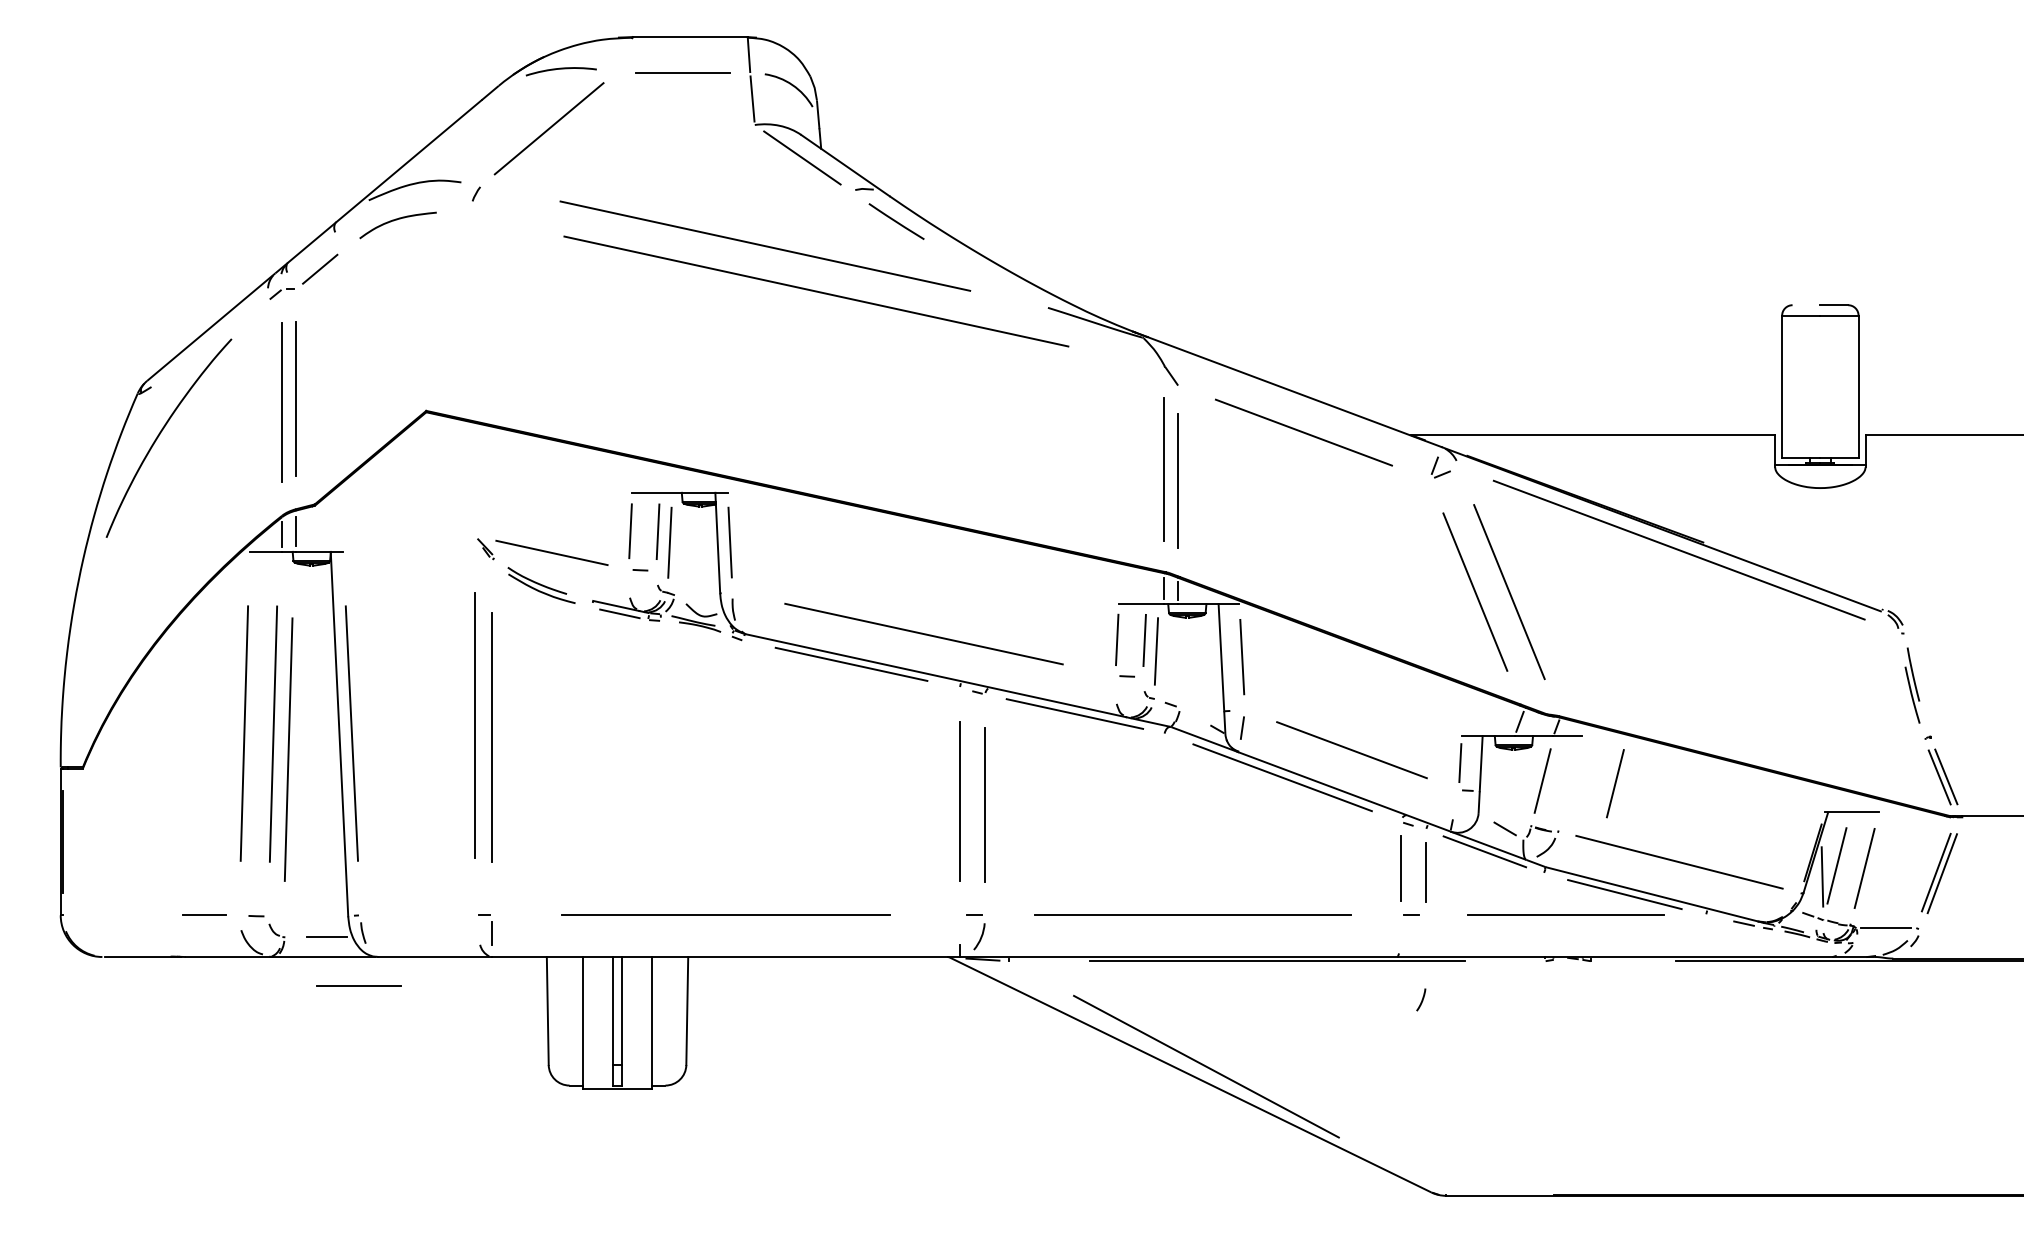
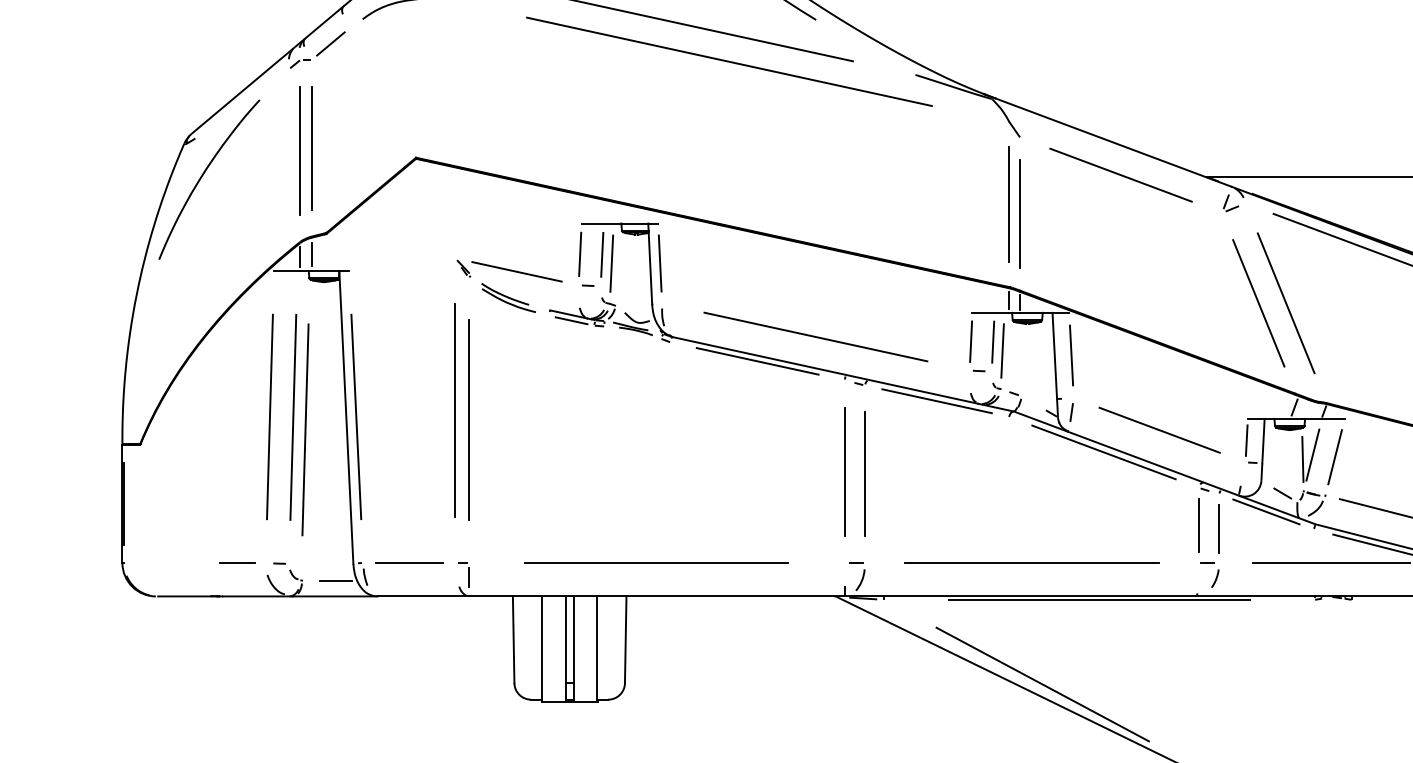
line: (1615, 783) -> (1335, 457), moved
line: (1529, 786) -> (1302, 459), added
line: (358, 985) -> (409, 562), moved
curve: (1421, 999) -> (1215, 578), moved

